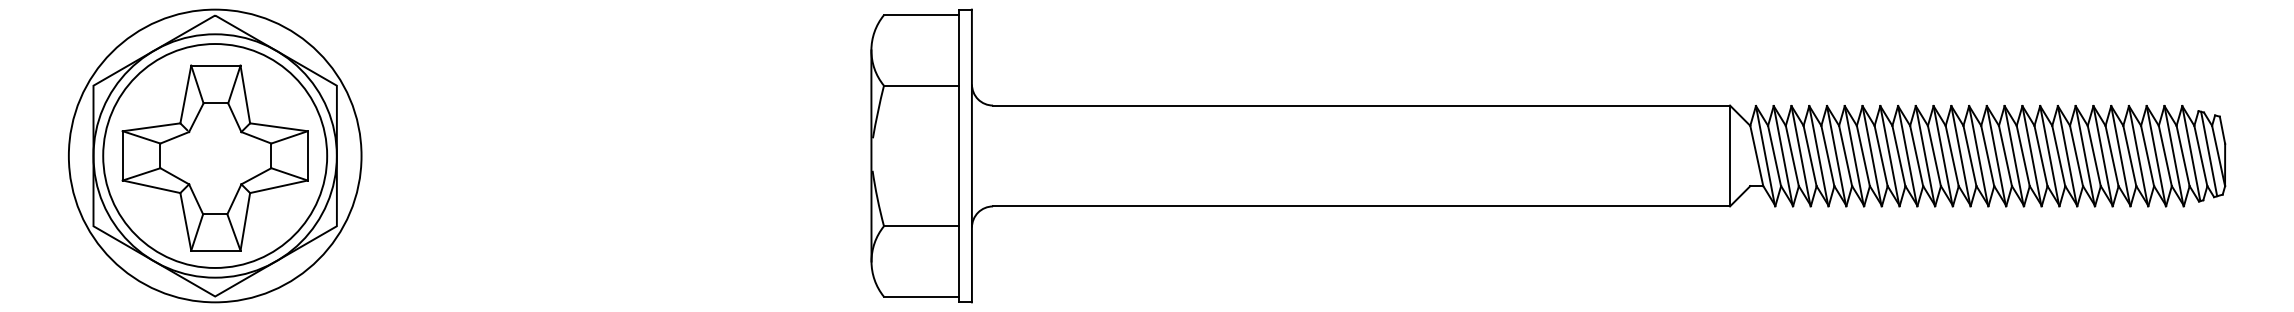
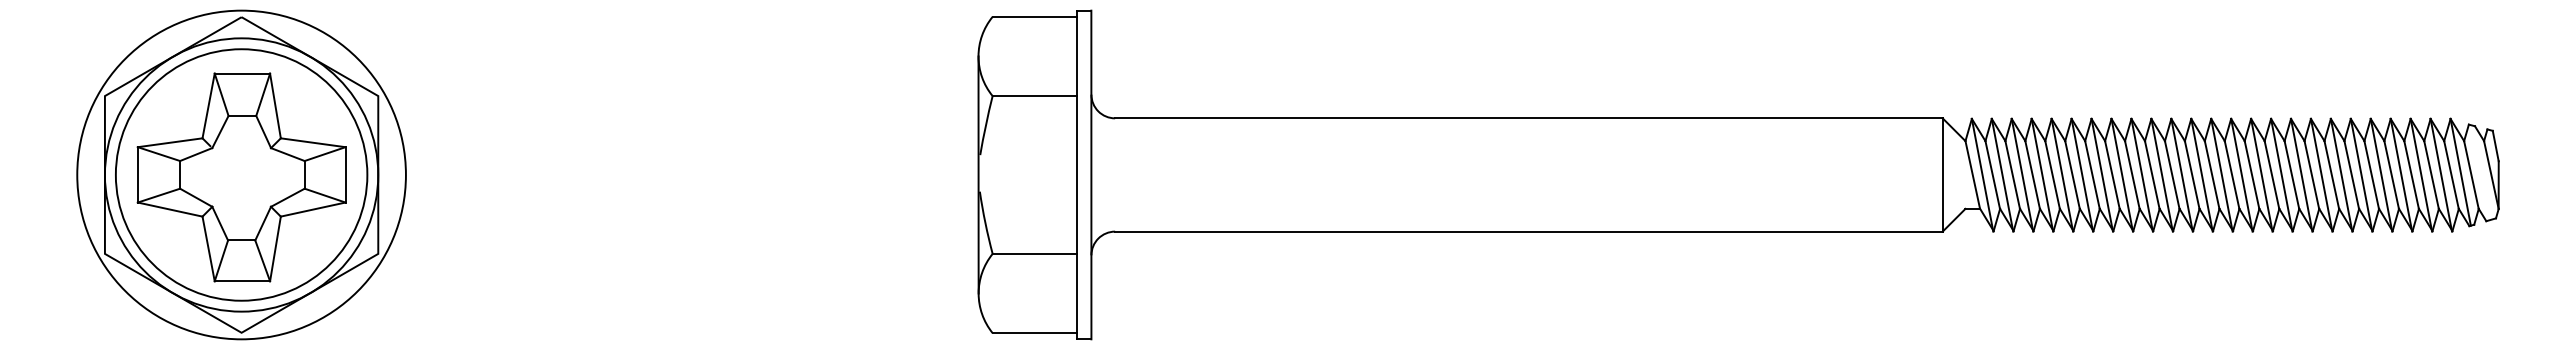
line: (2208, 153) -> (2480, 172), removed

